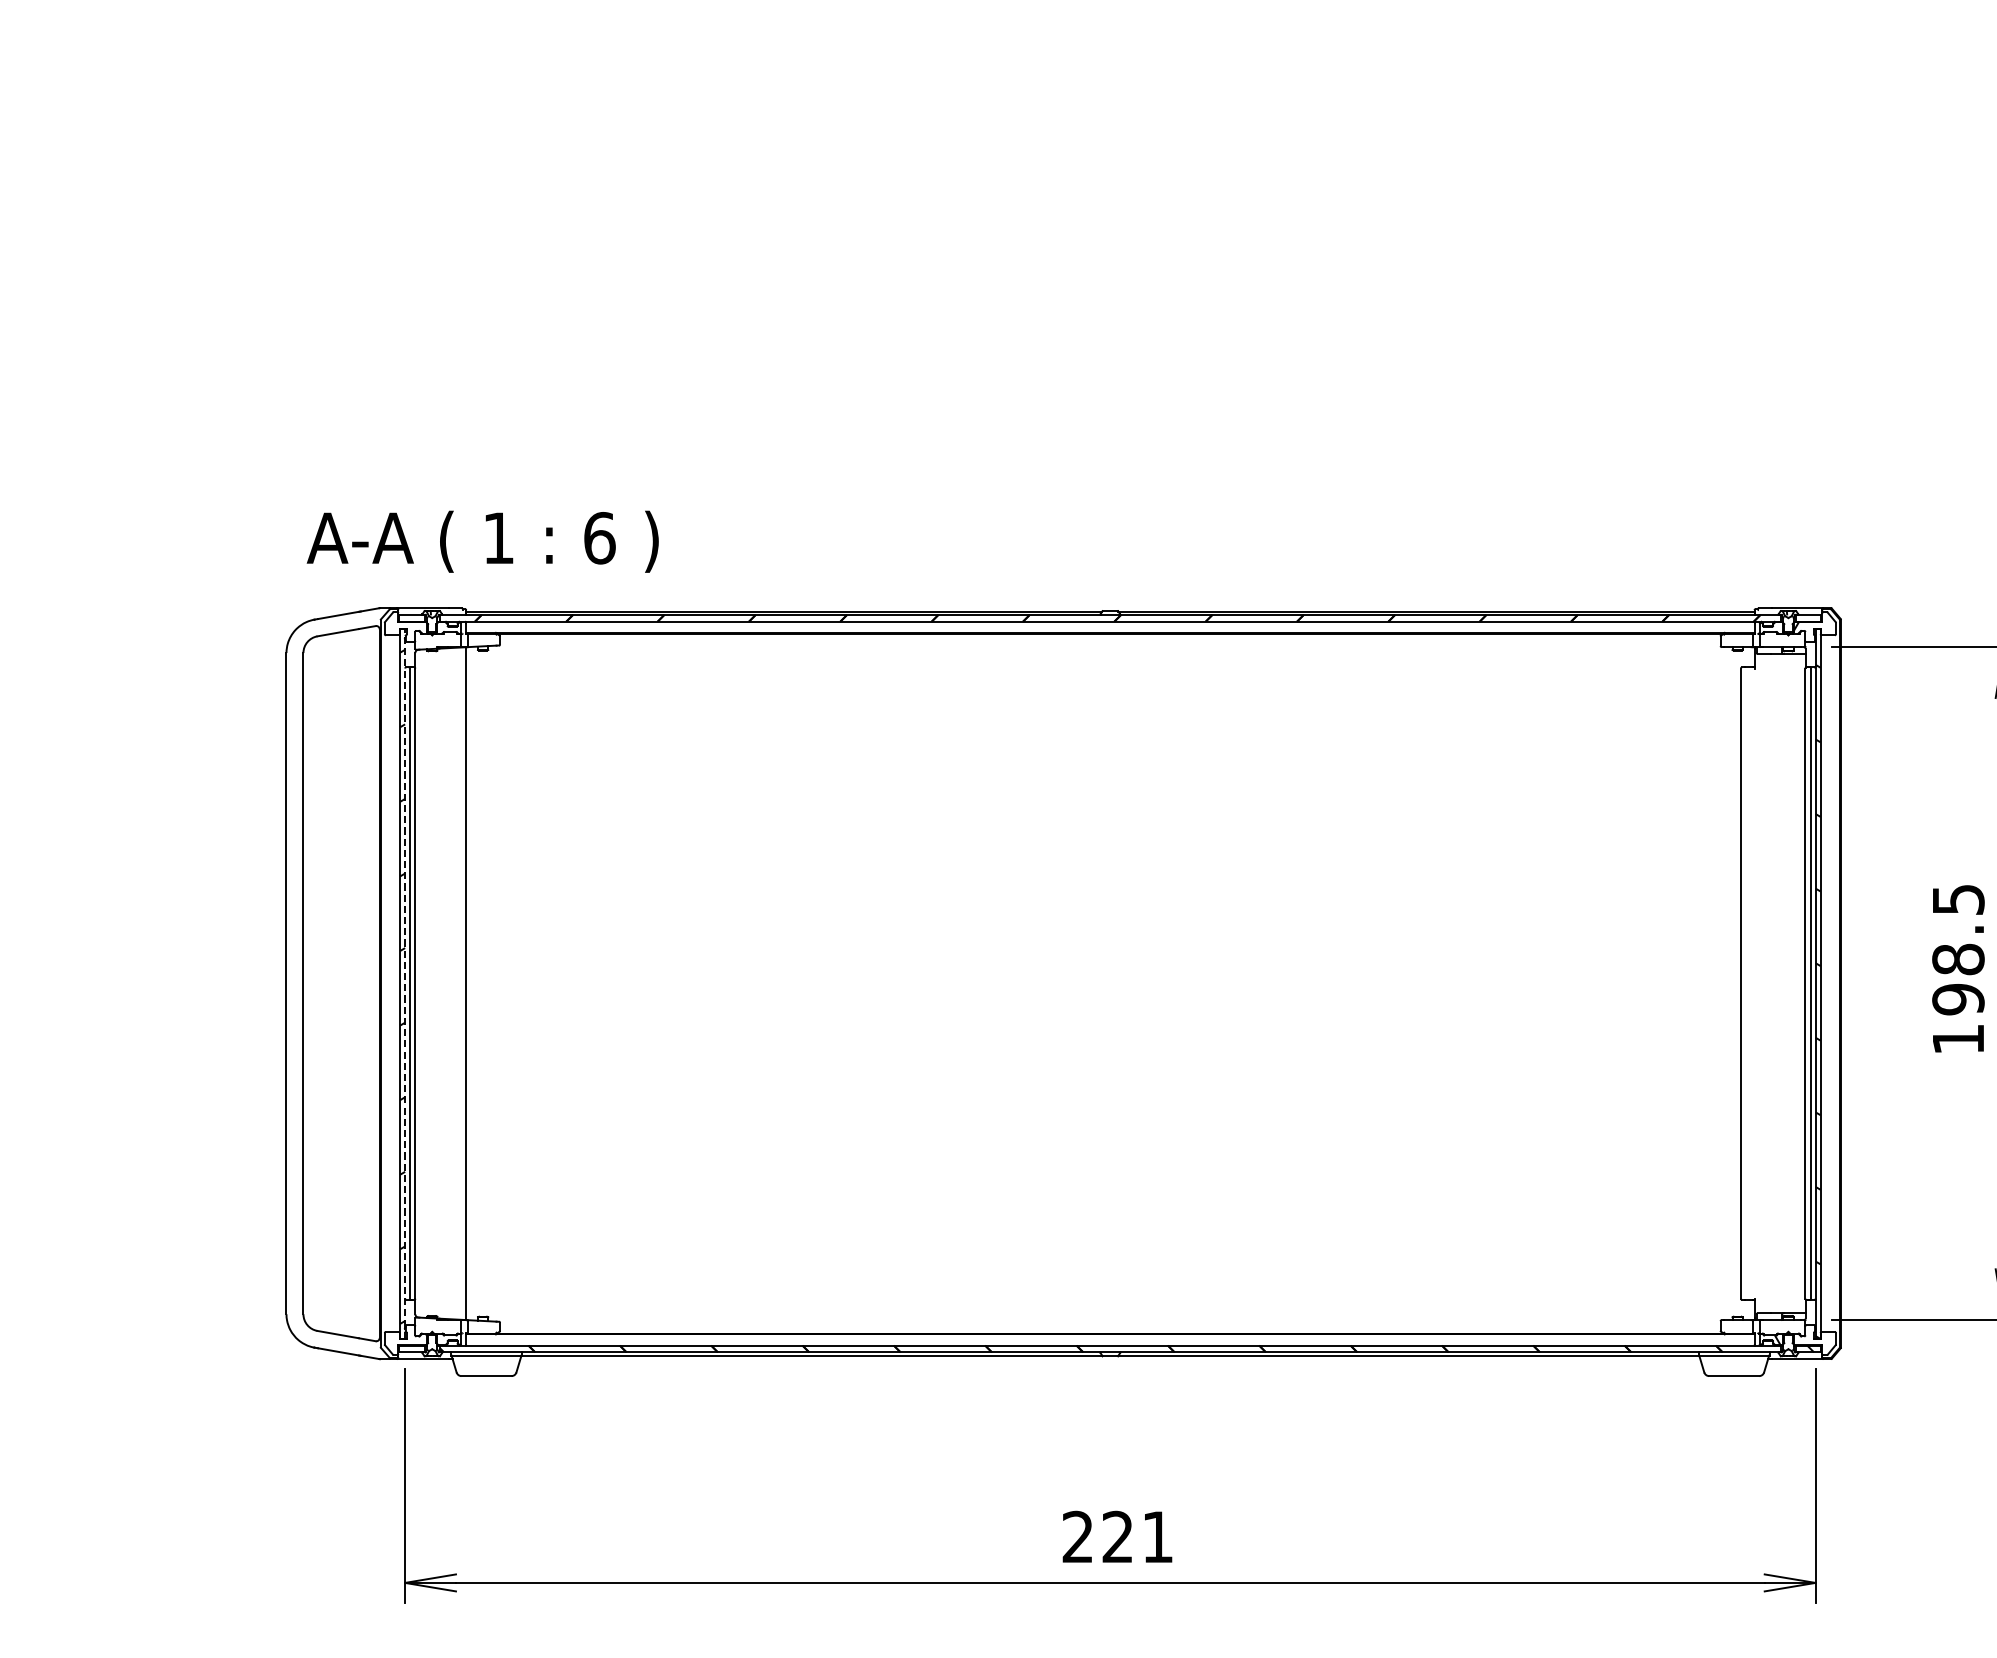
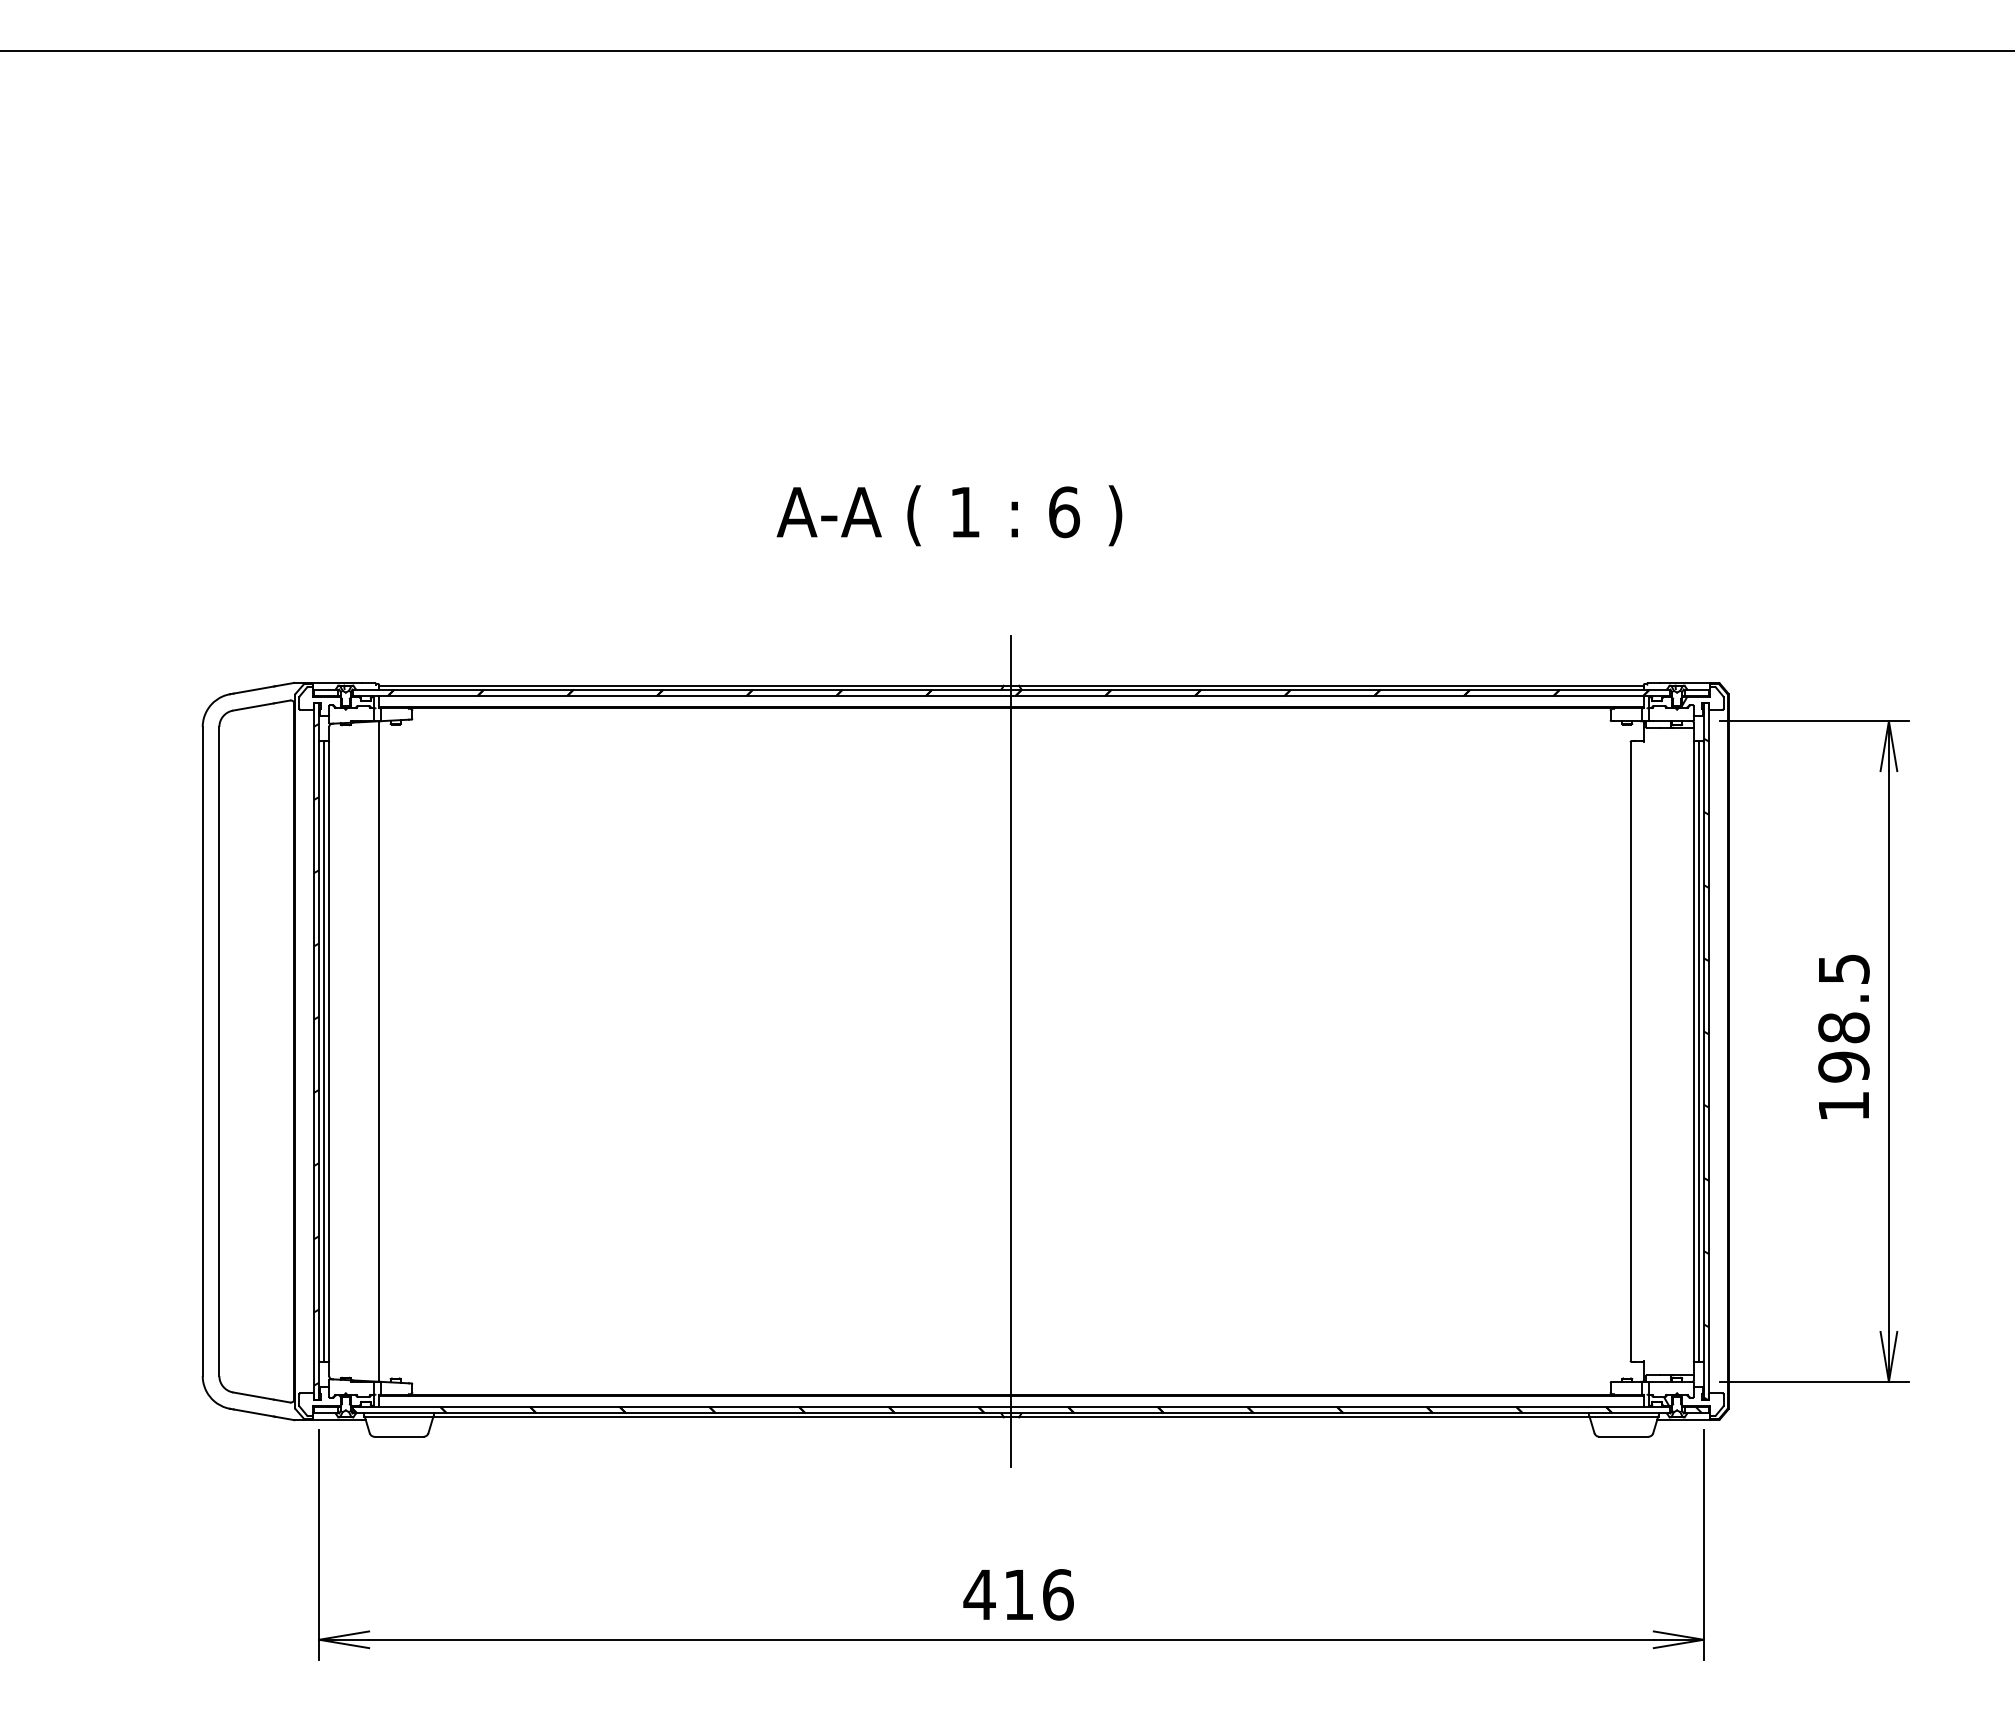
text: (482, 541) -> (949, 515), moved
line: (405, 983) -> (319, 1051), dashed -> solid
line: (1110, 983) -> (1011, 1051), added
text: (1117, 1536) -> (1018, 1594), 221 -> 416

